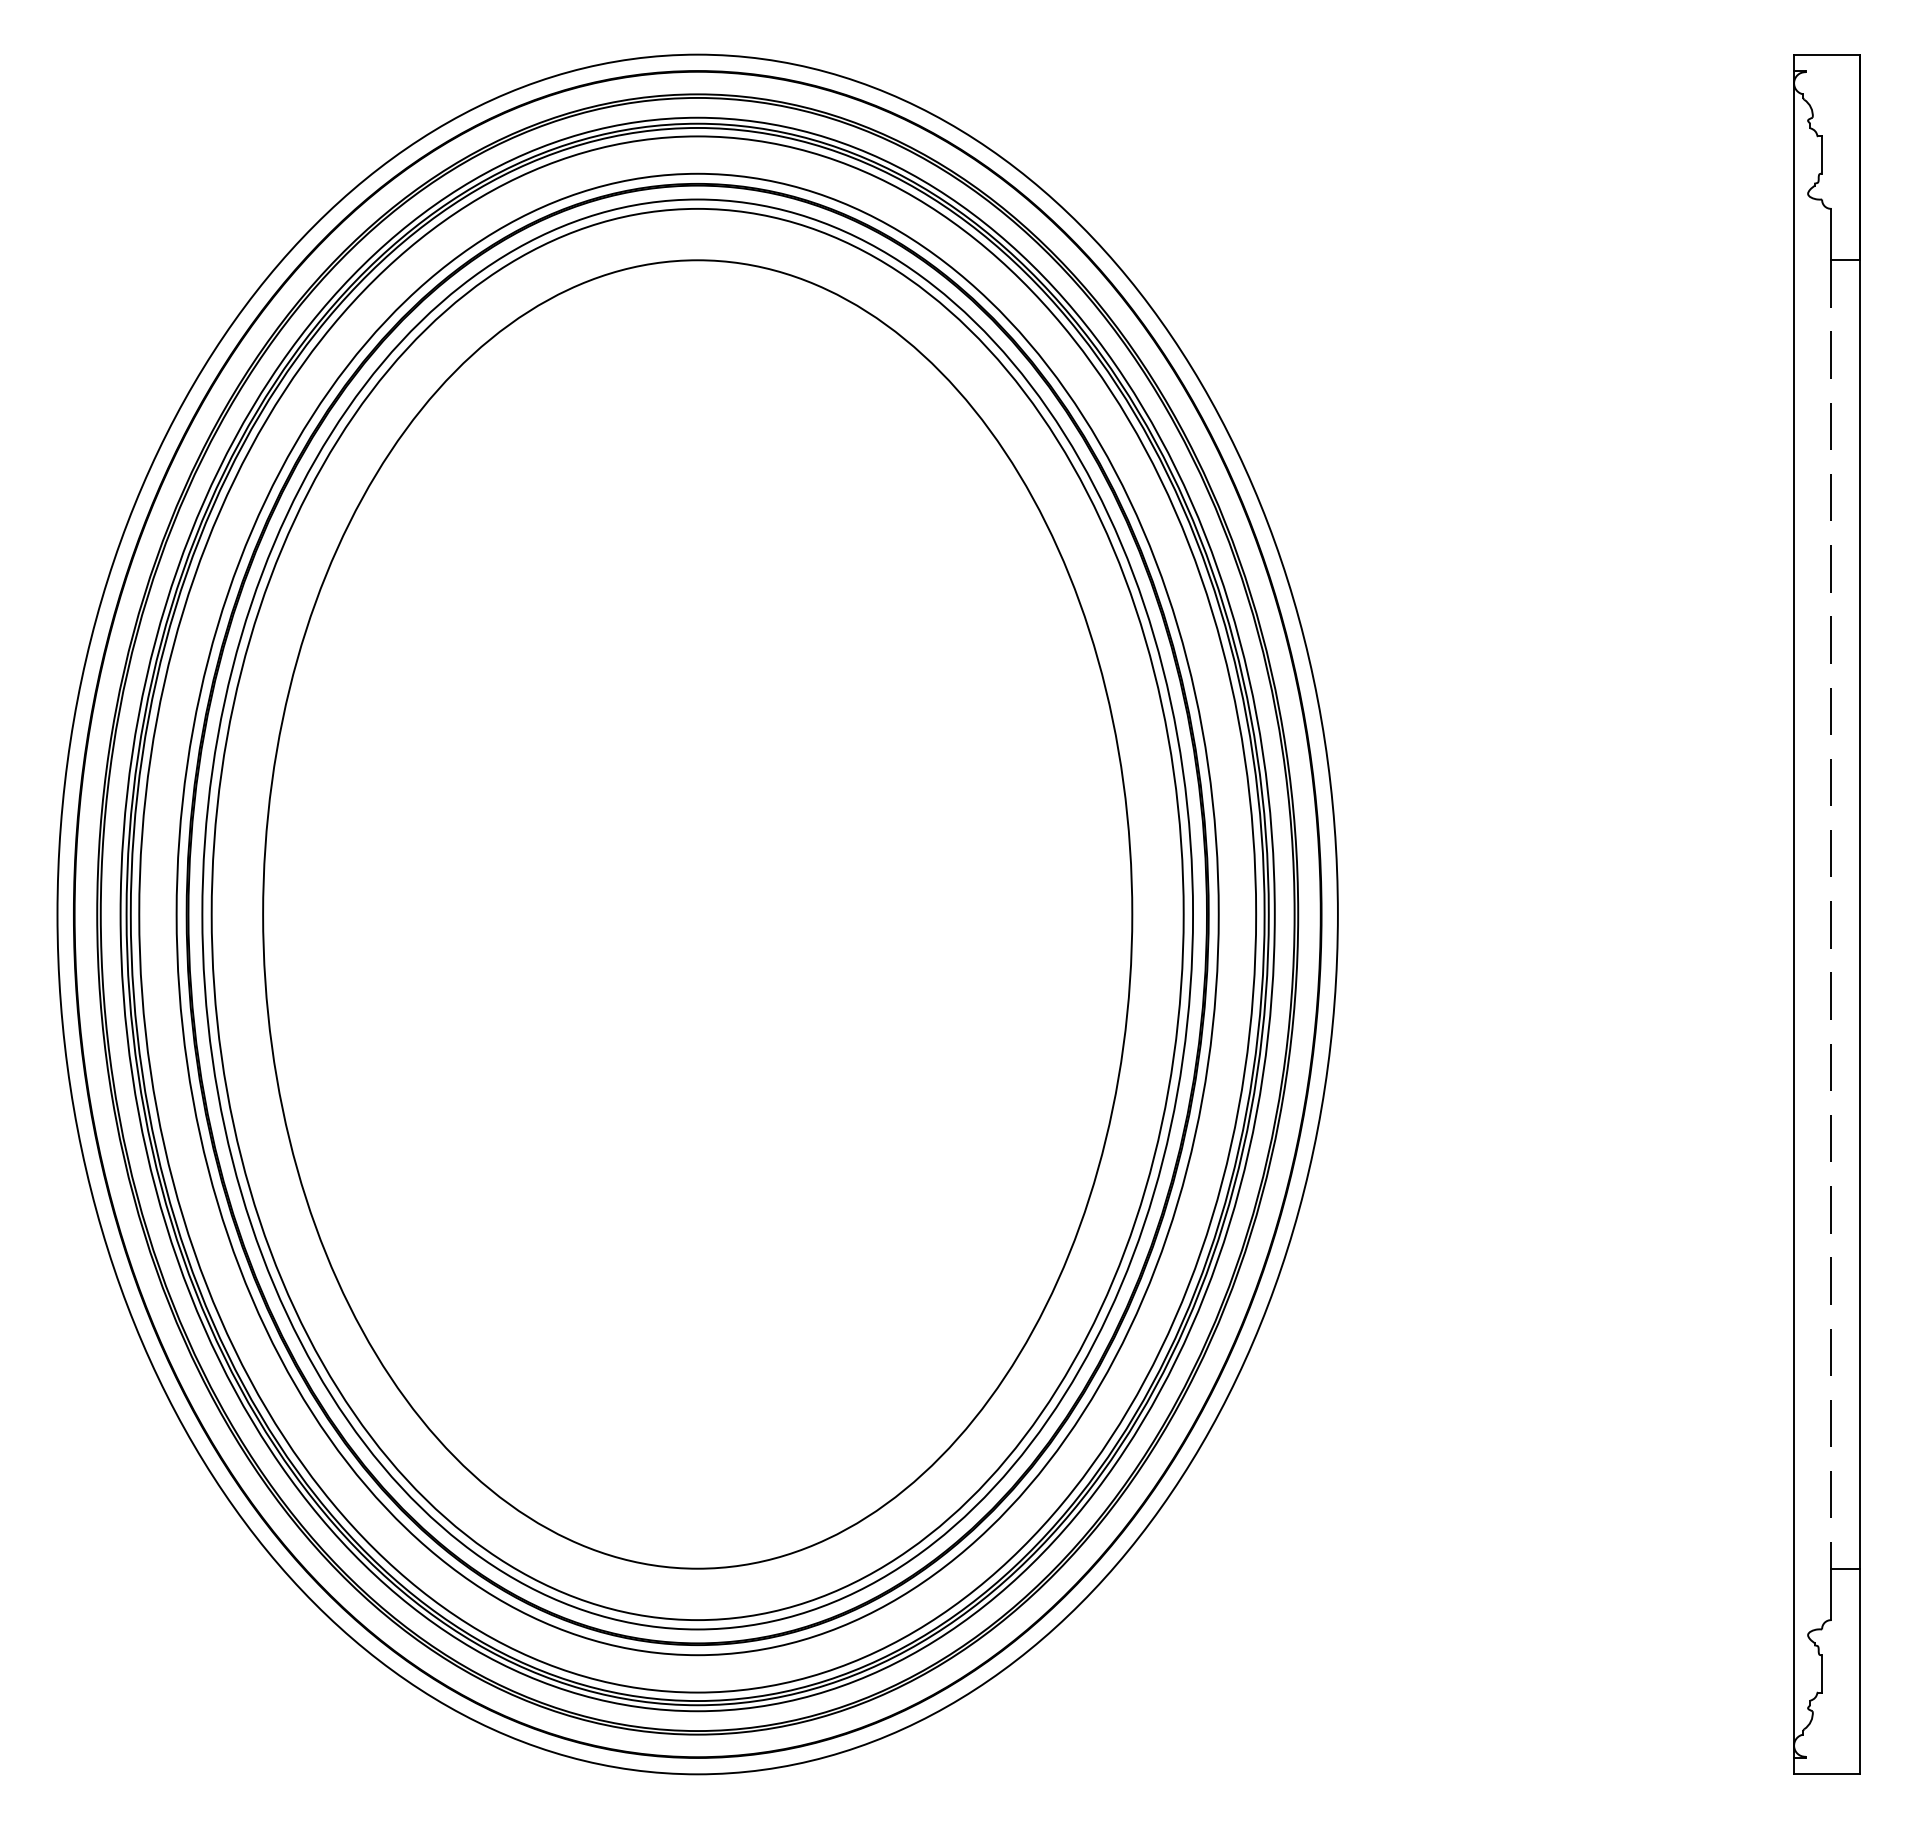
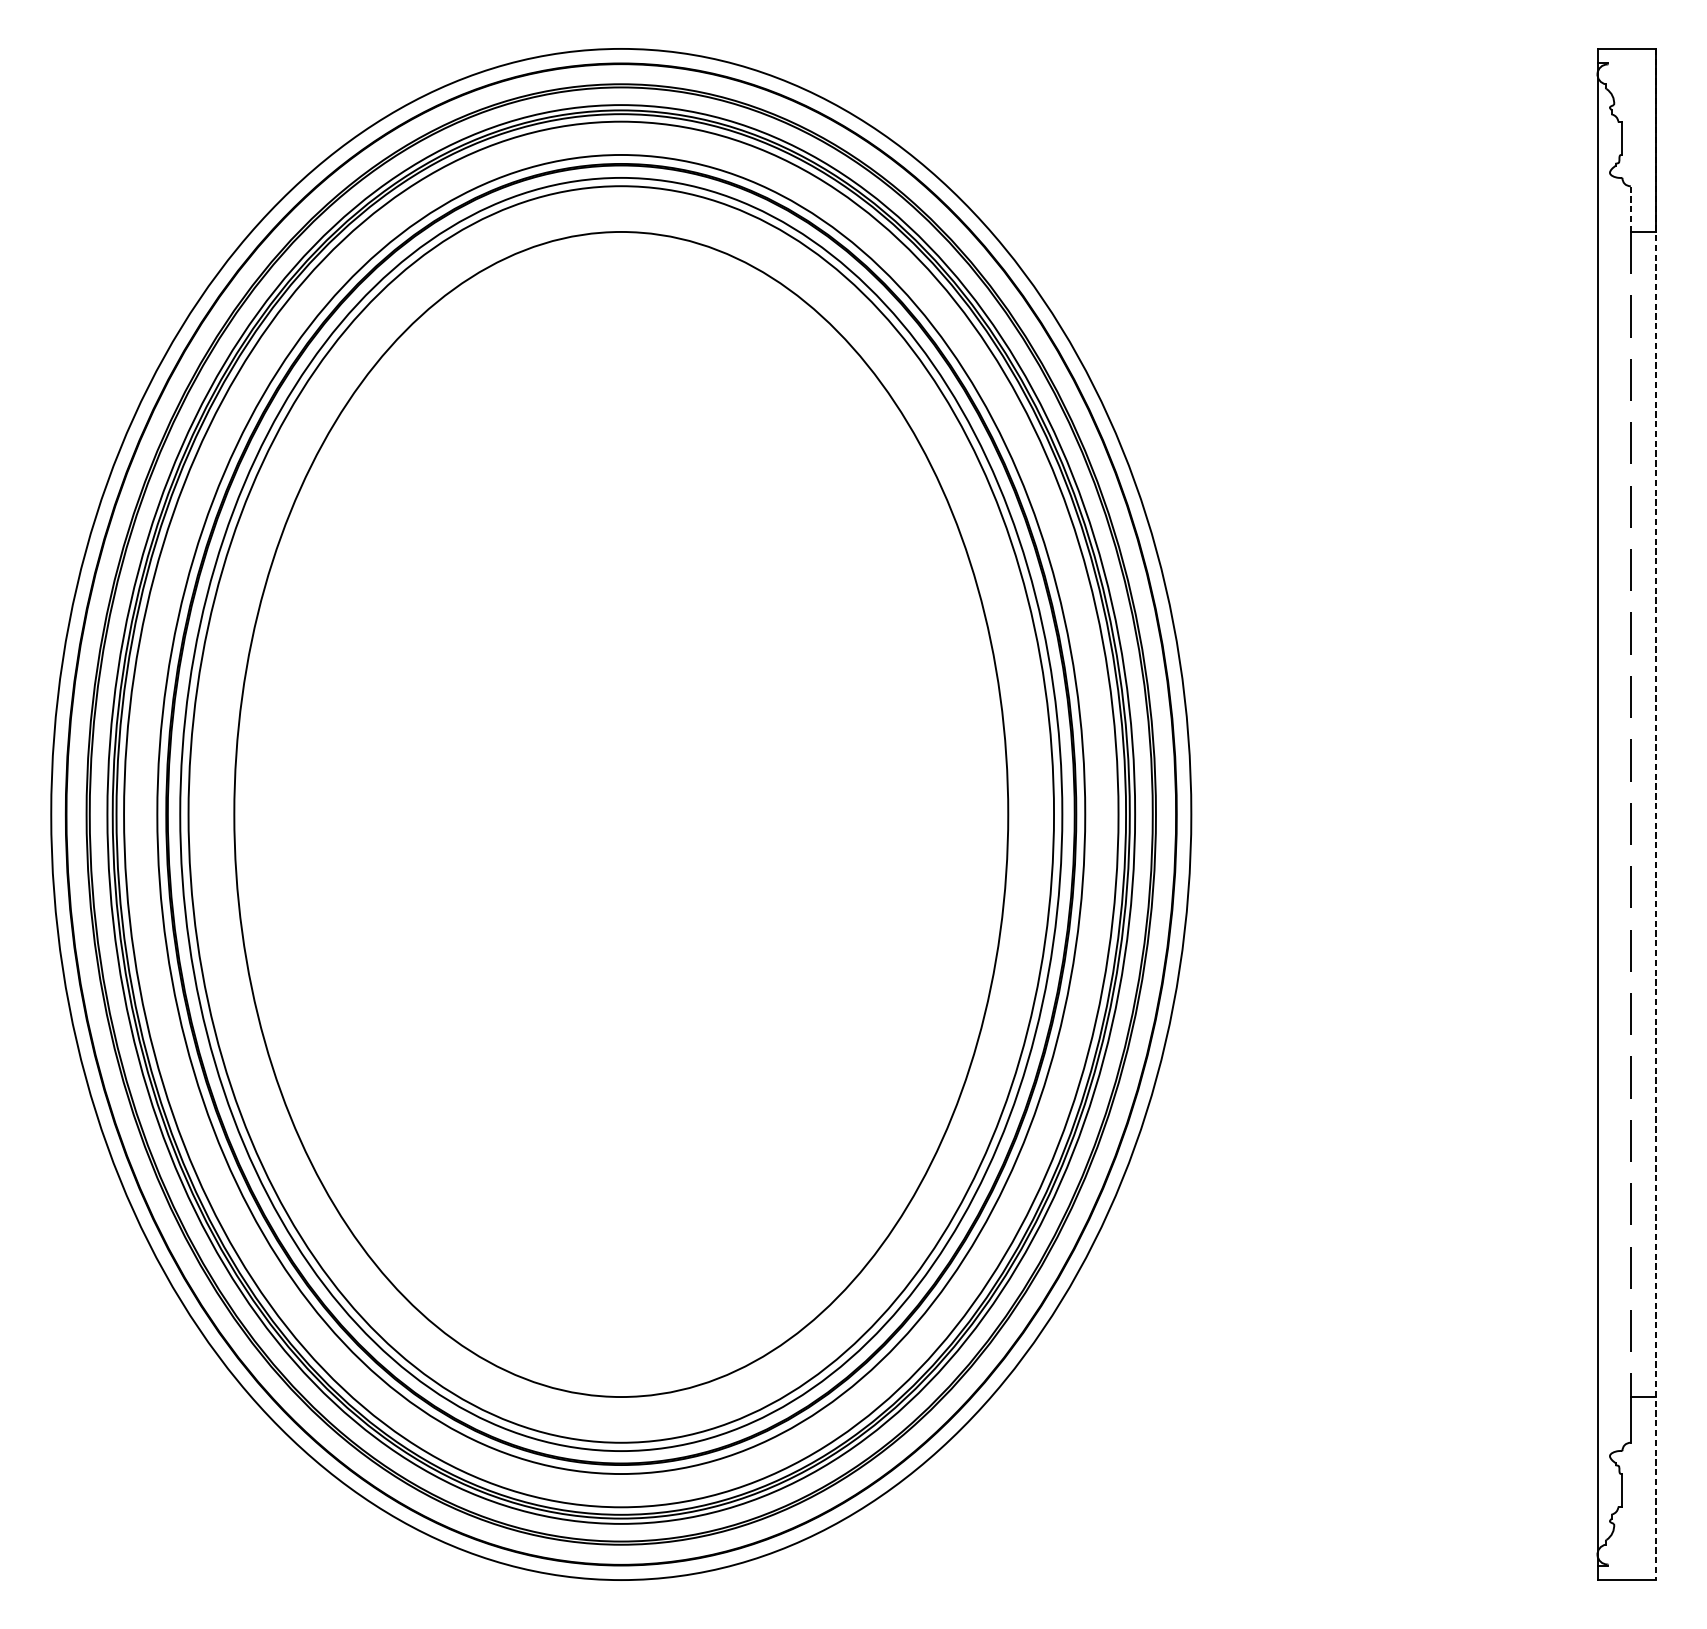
line: (1831, 234) -> (1630, 209), solid -> dashed
line: (1859, 914) -> (1655, 814), solid -> dashed

